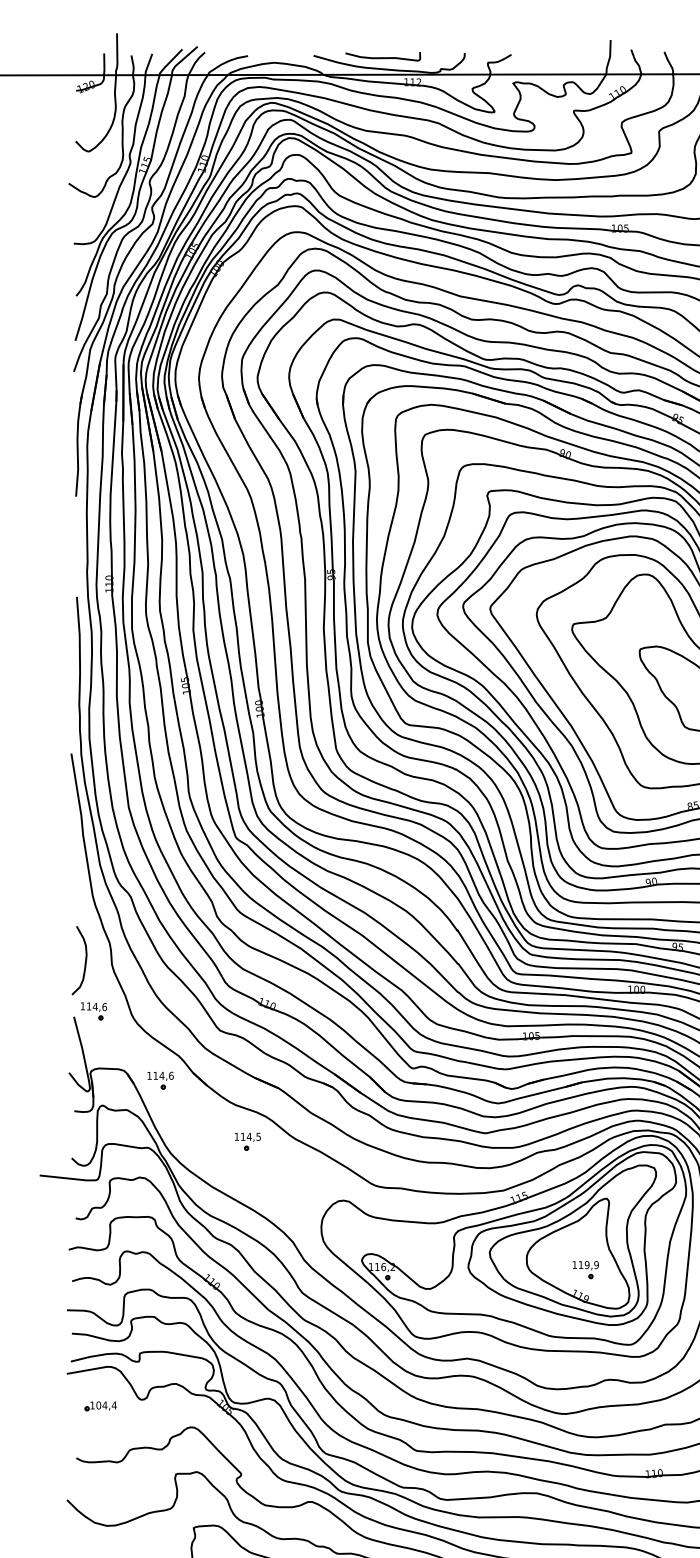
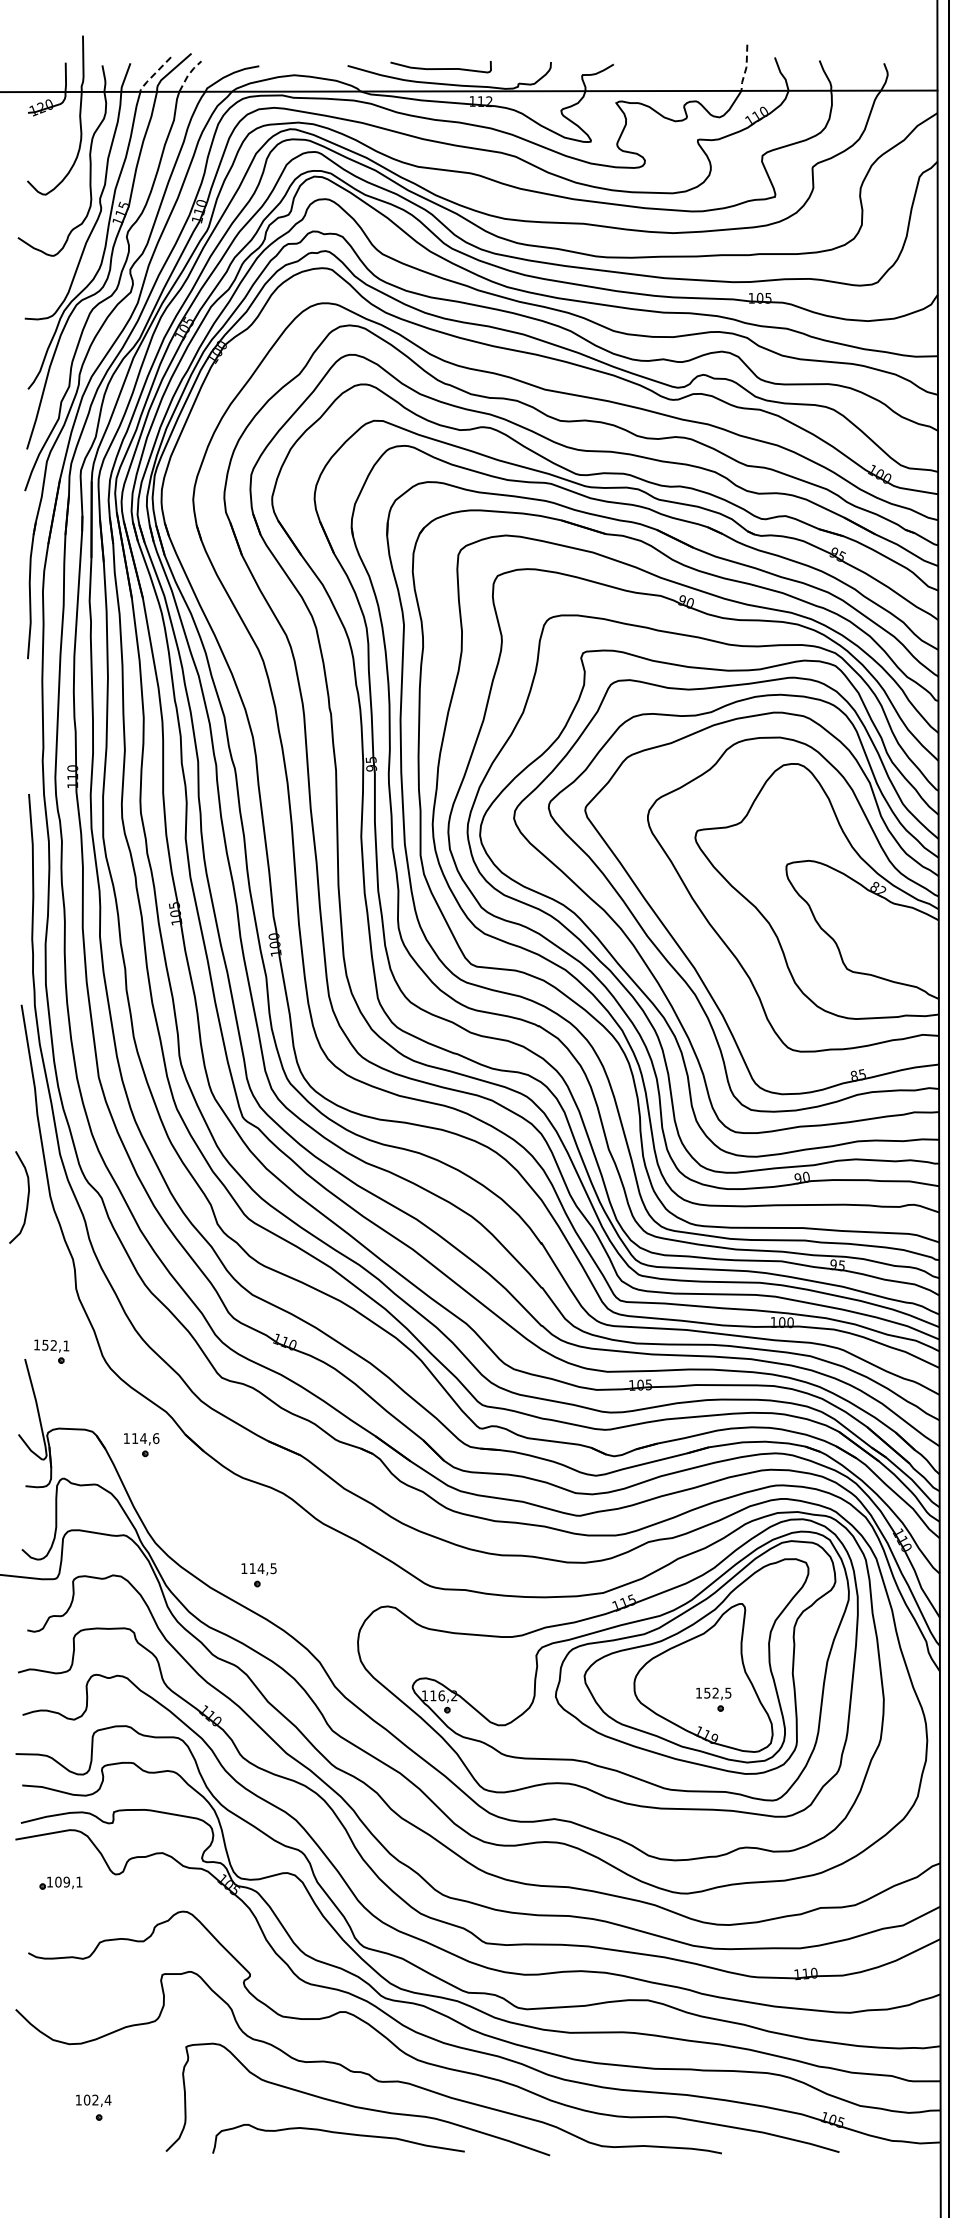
line: (610, 57) -> (746, 68), solid -> dashed
line: (169, 62) -> (153, 74), solid -> dashed
line: (195, 62) -> (188, 74), solid -> dashed
curve: (85, 960) -> (27, 1197), moved
text: (96, 1006) -> (55, 1345), 114,6 -> 152,1
part: (247, 1141) -> (258, 1575), moved
text: (588, 1264) -> (717, 1692), 119,9 -> 152,5
text: (109, 1404) -> (72, 1881), 104,4 -> 109,1

